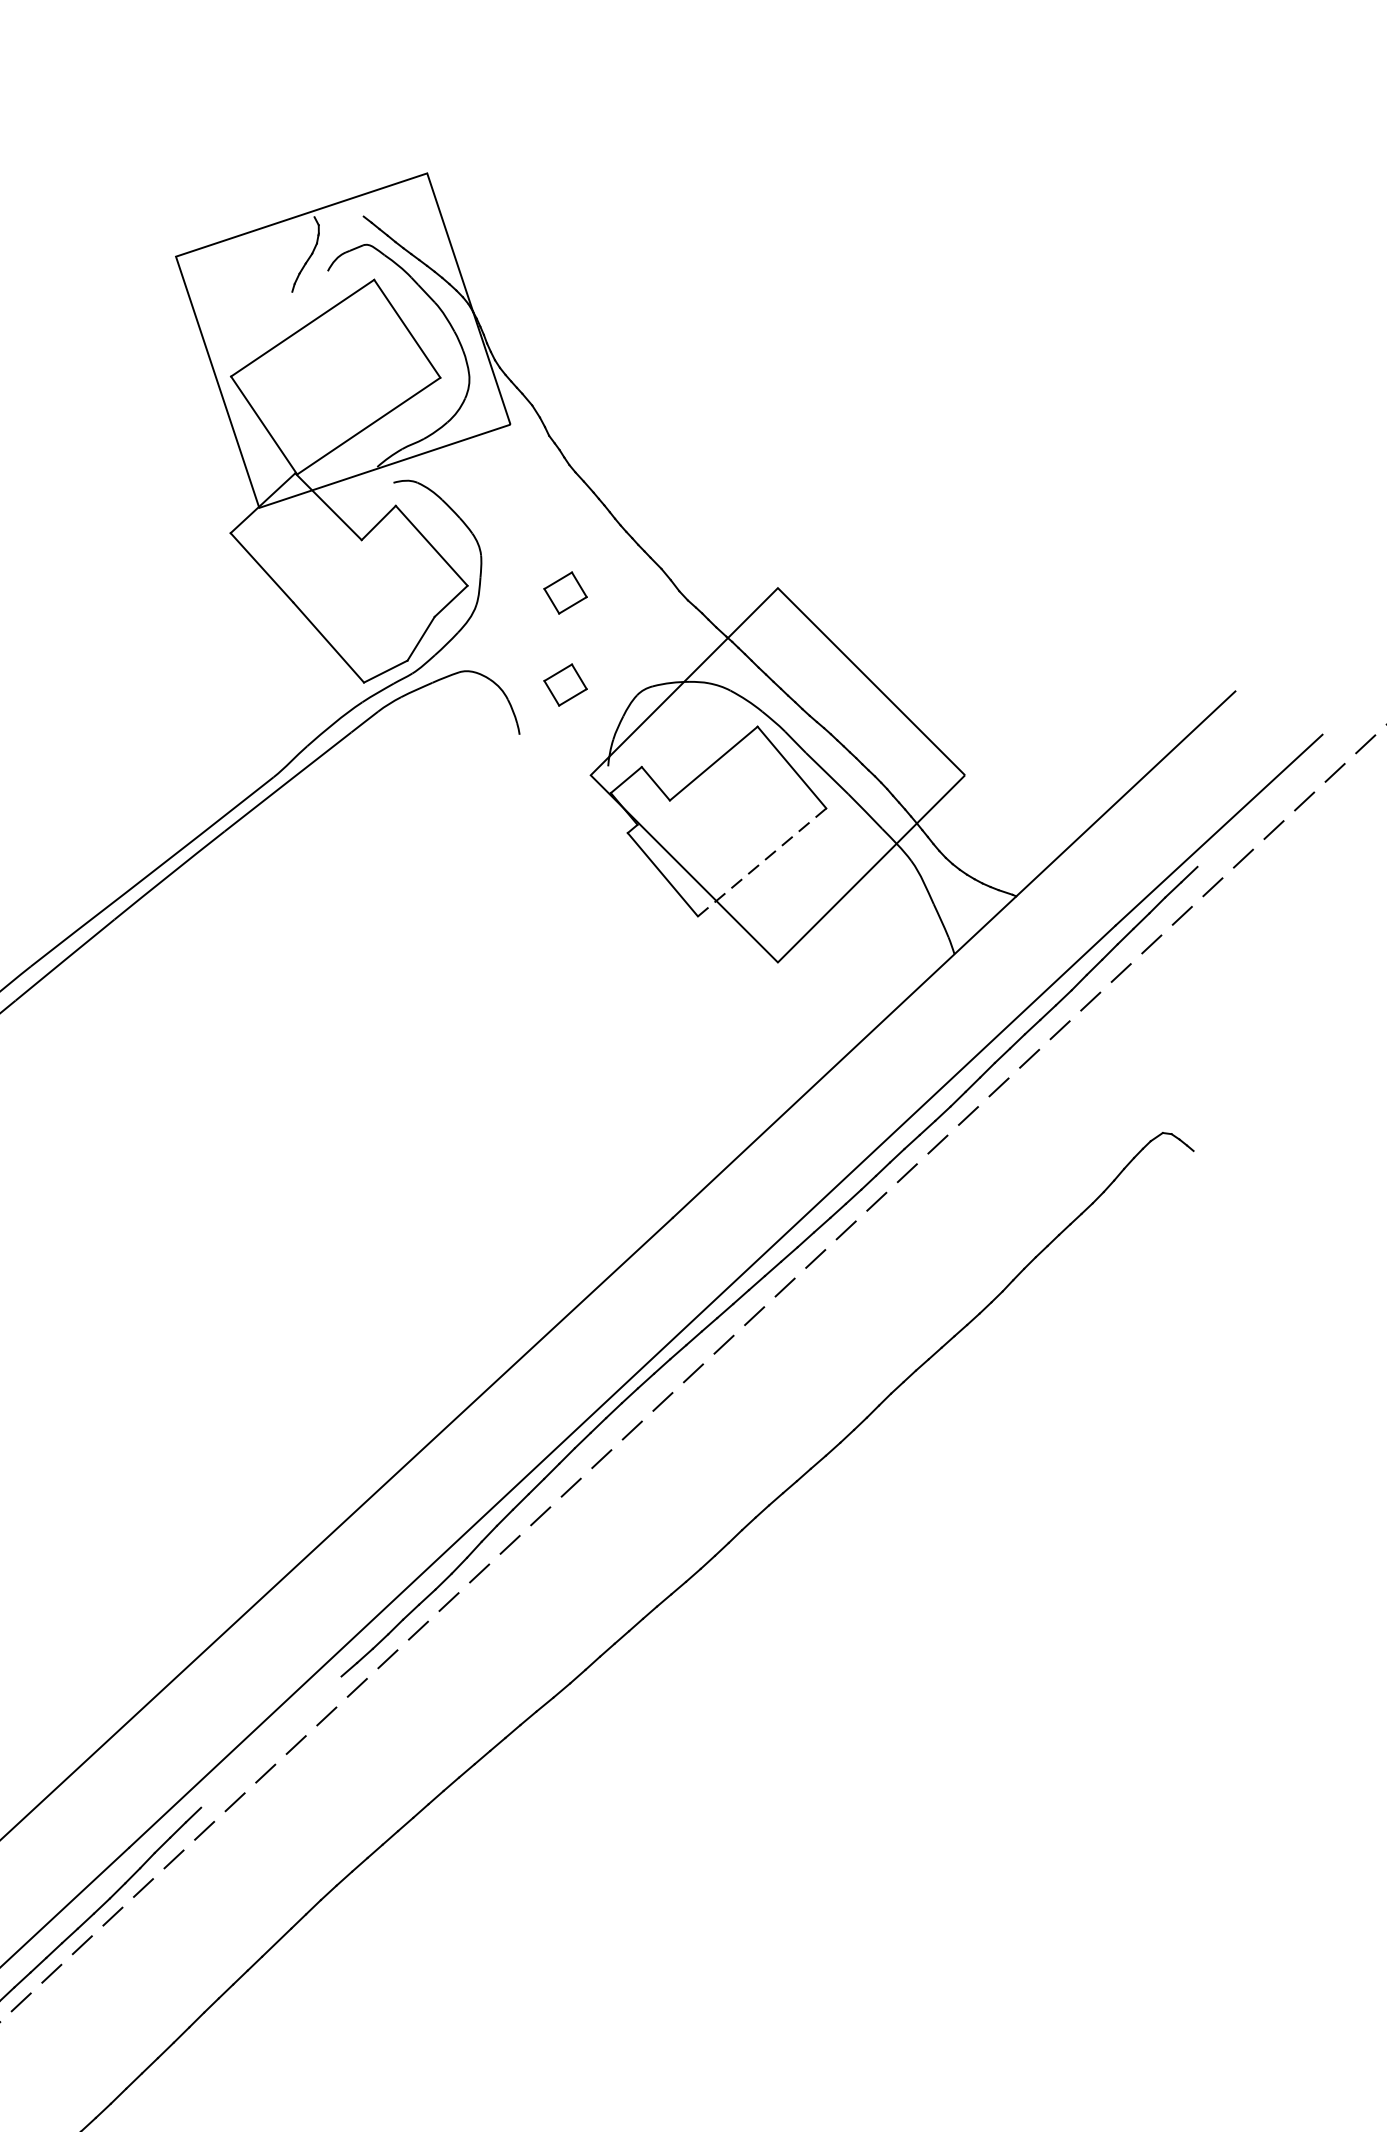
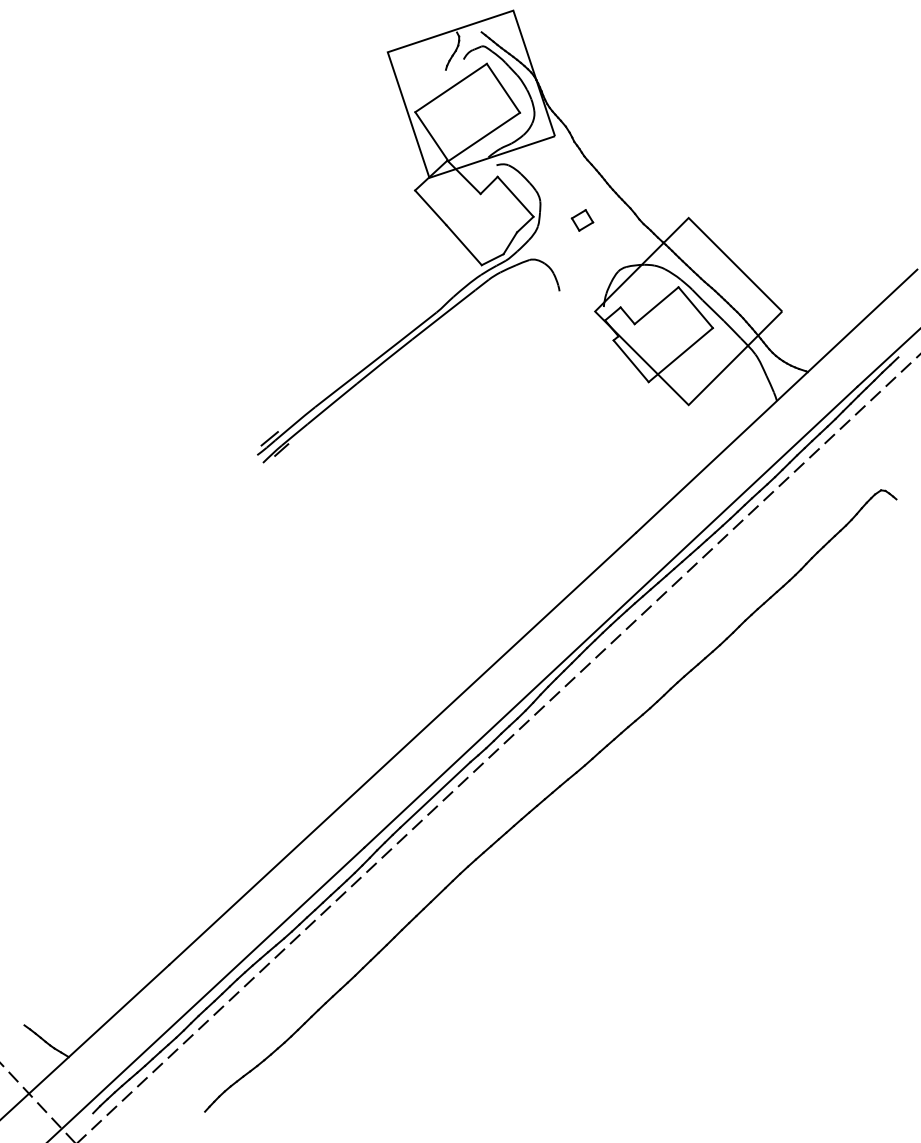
part: (565, 685) -> (582, 266), removed
line: (761, 863) -> (680, 355), dashed -> solid
line: (271, 1741) -> (435, 794), added

